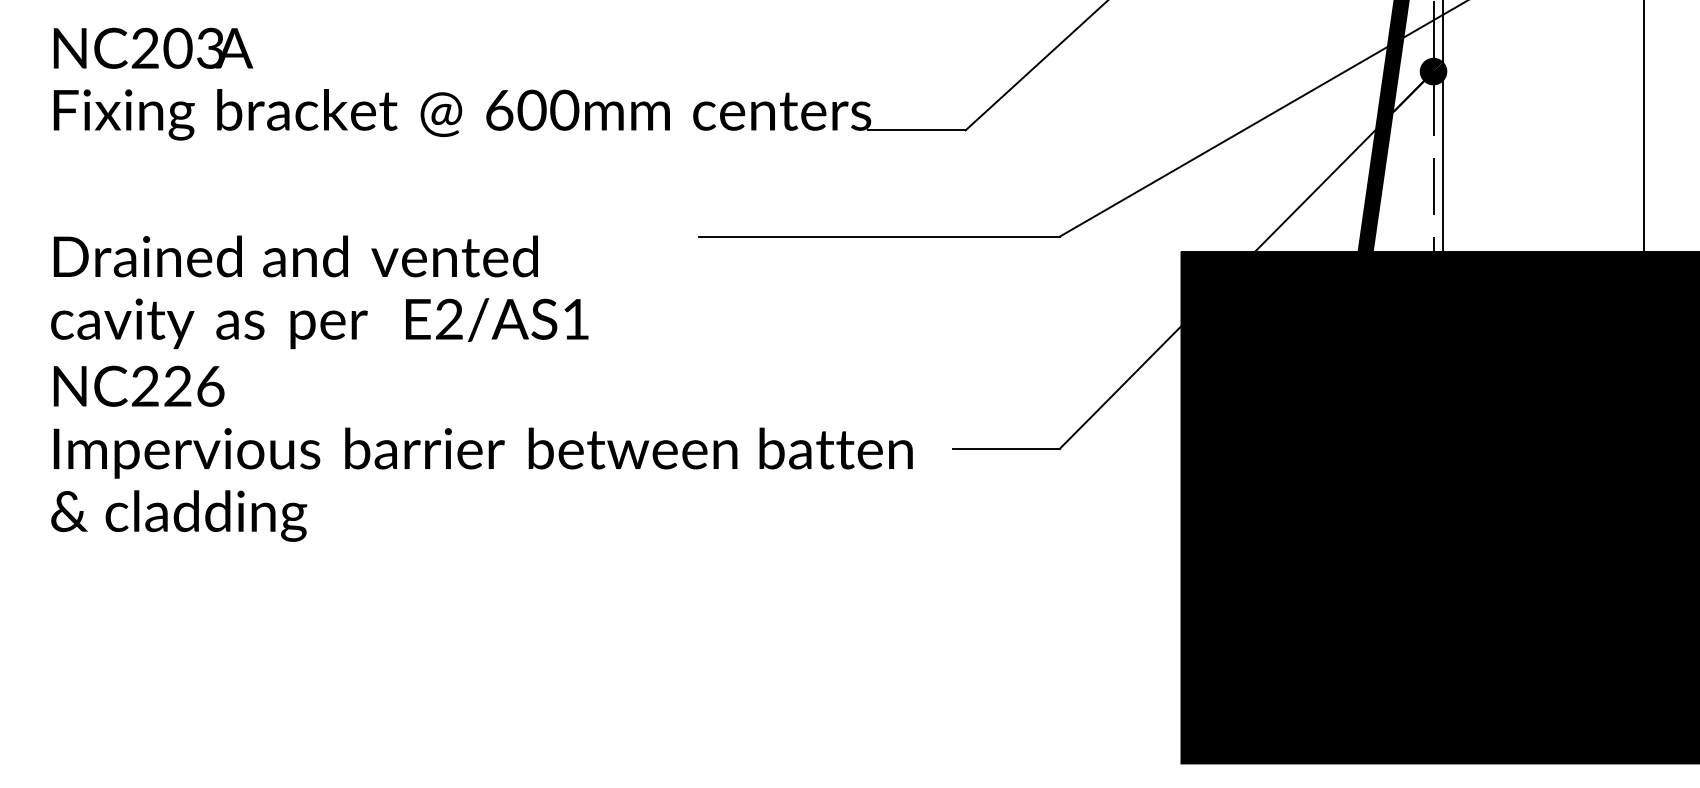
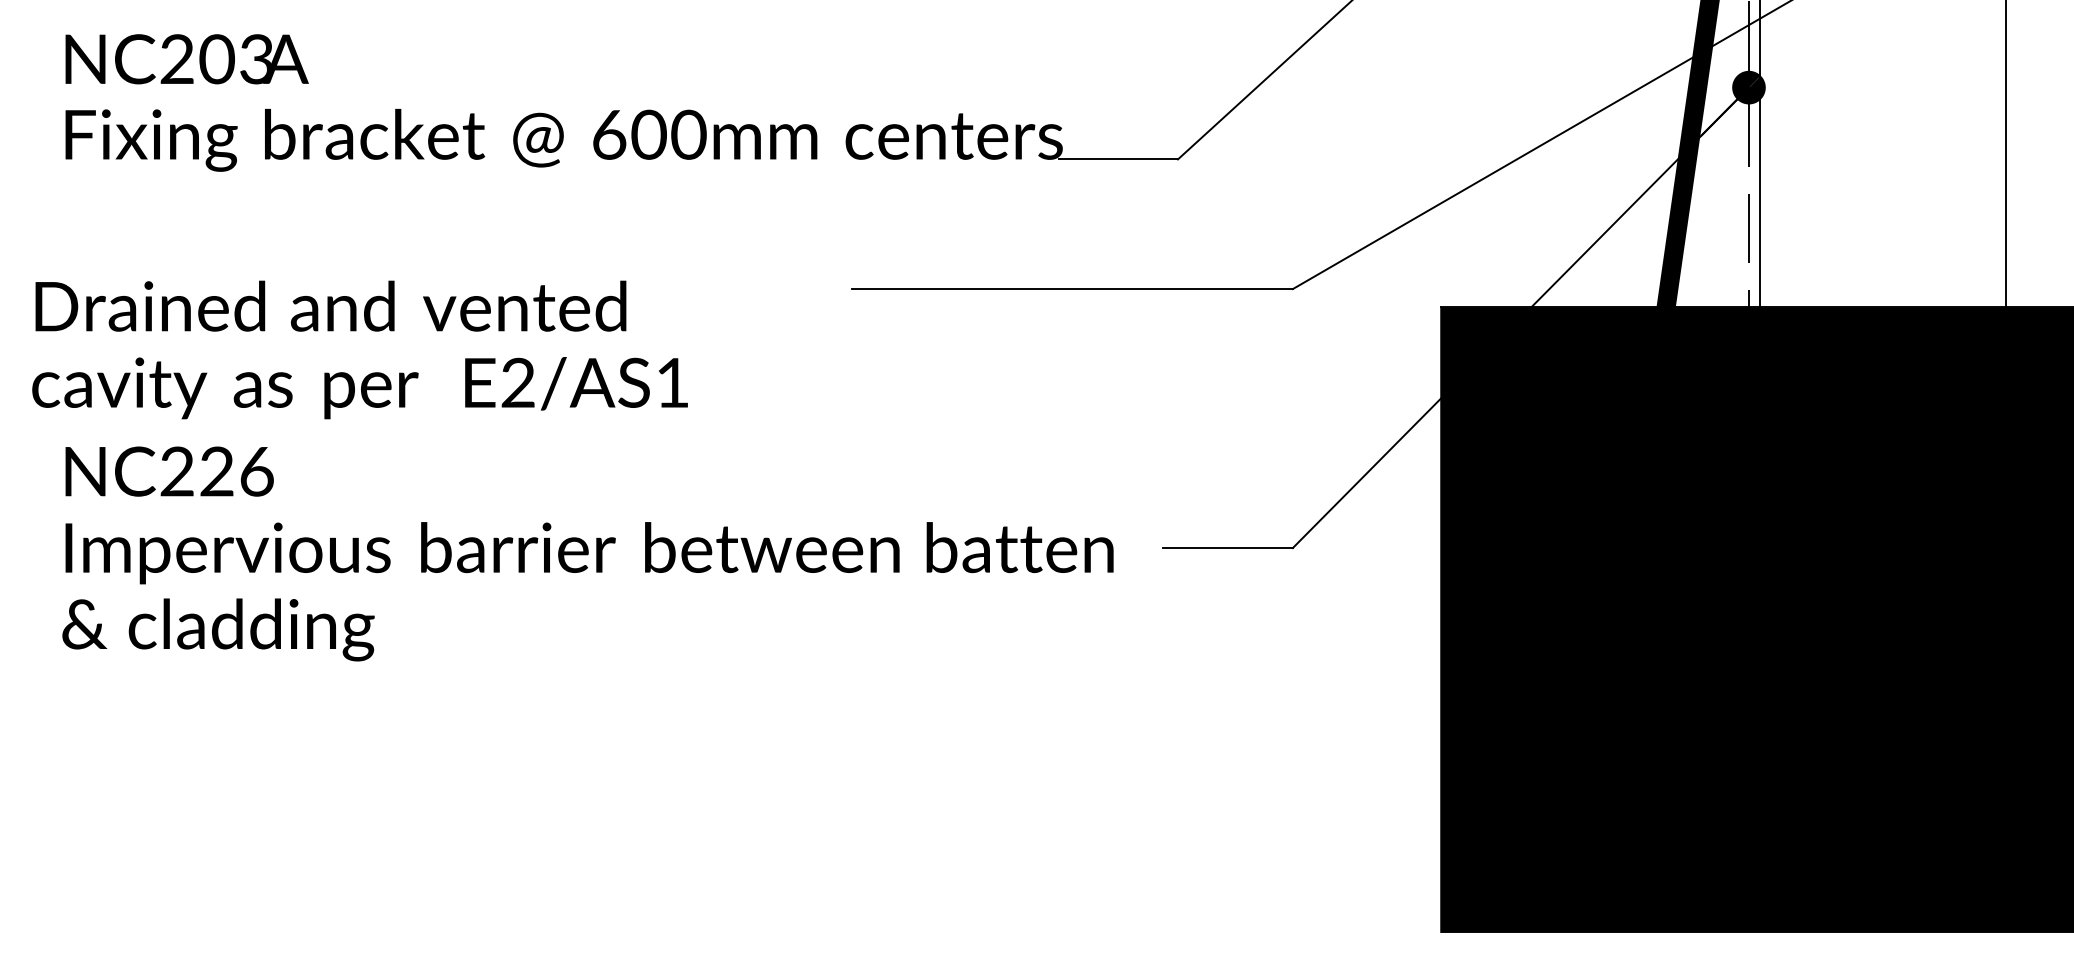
text: (319, 291) -> (359, 349), moved

